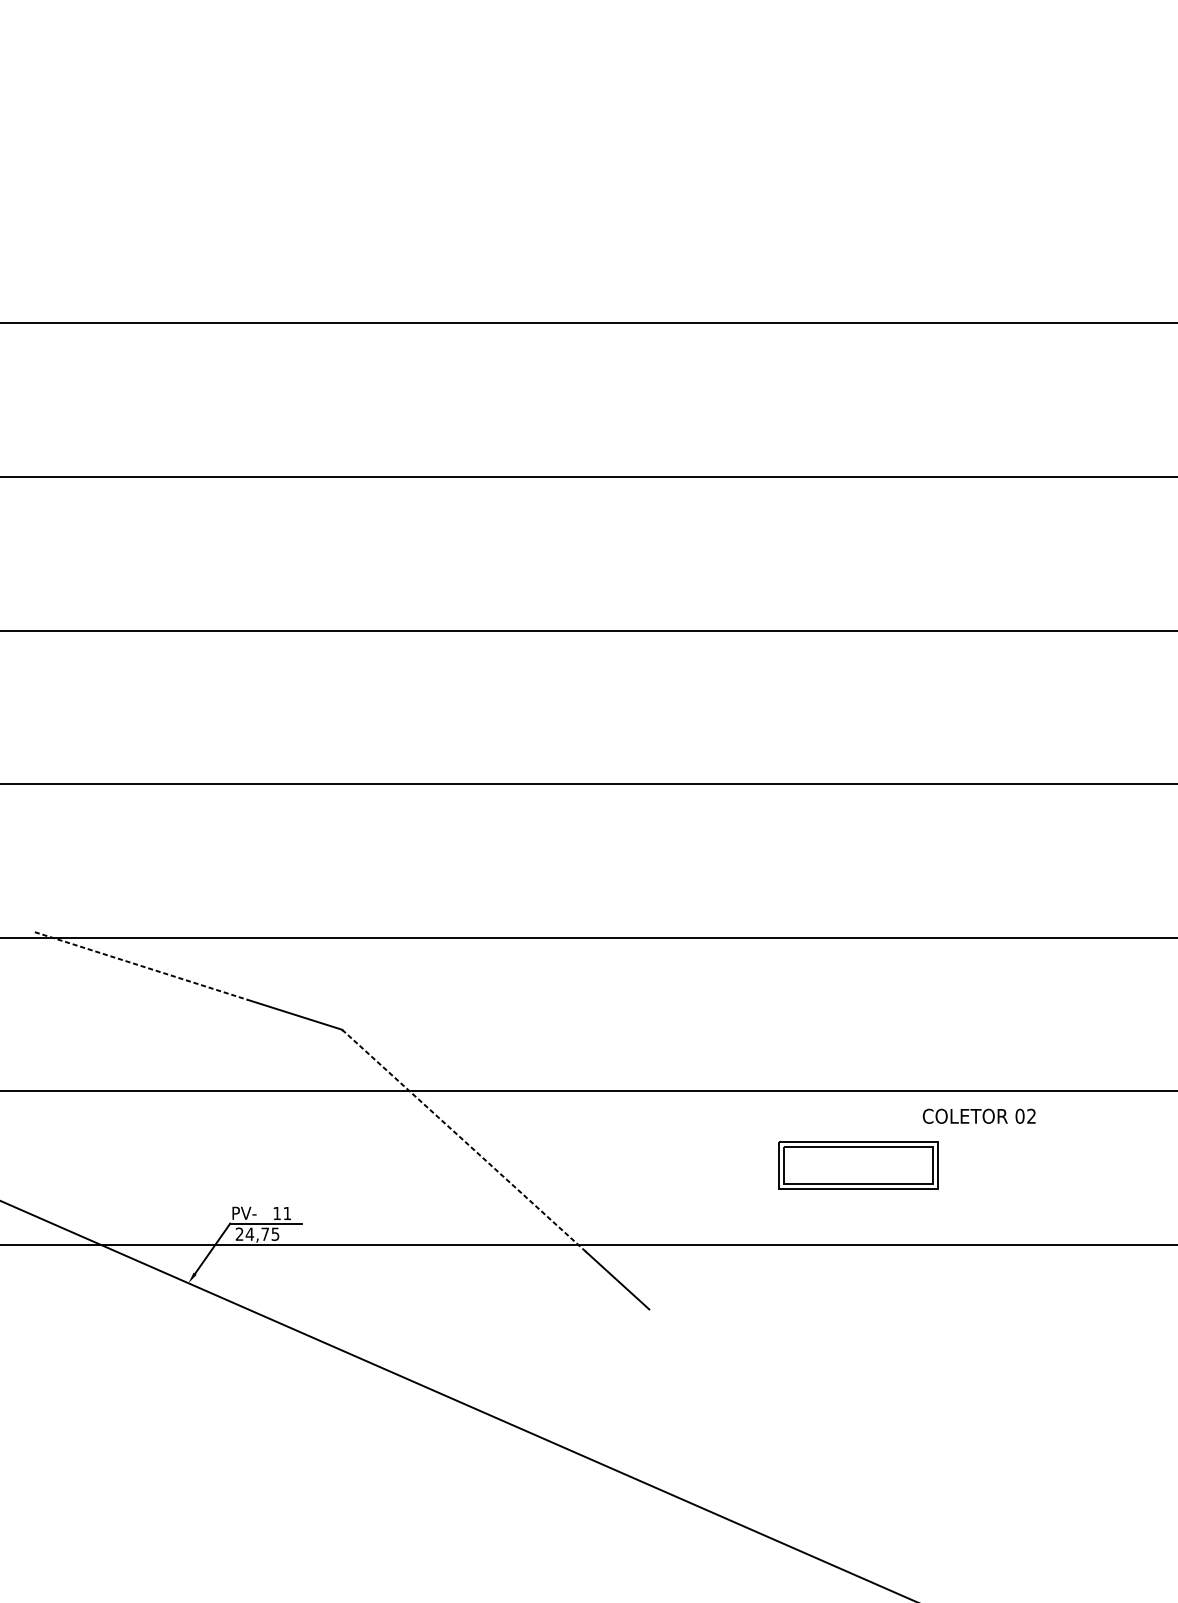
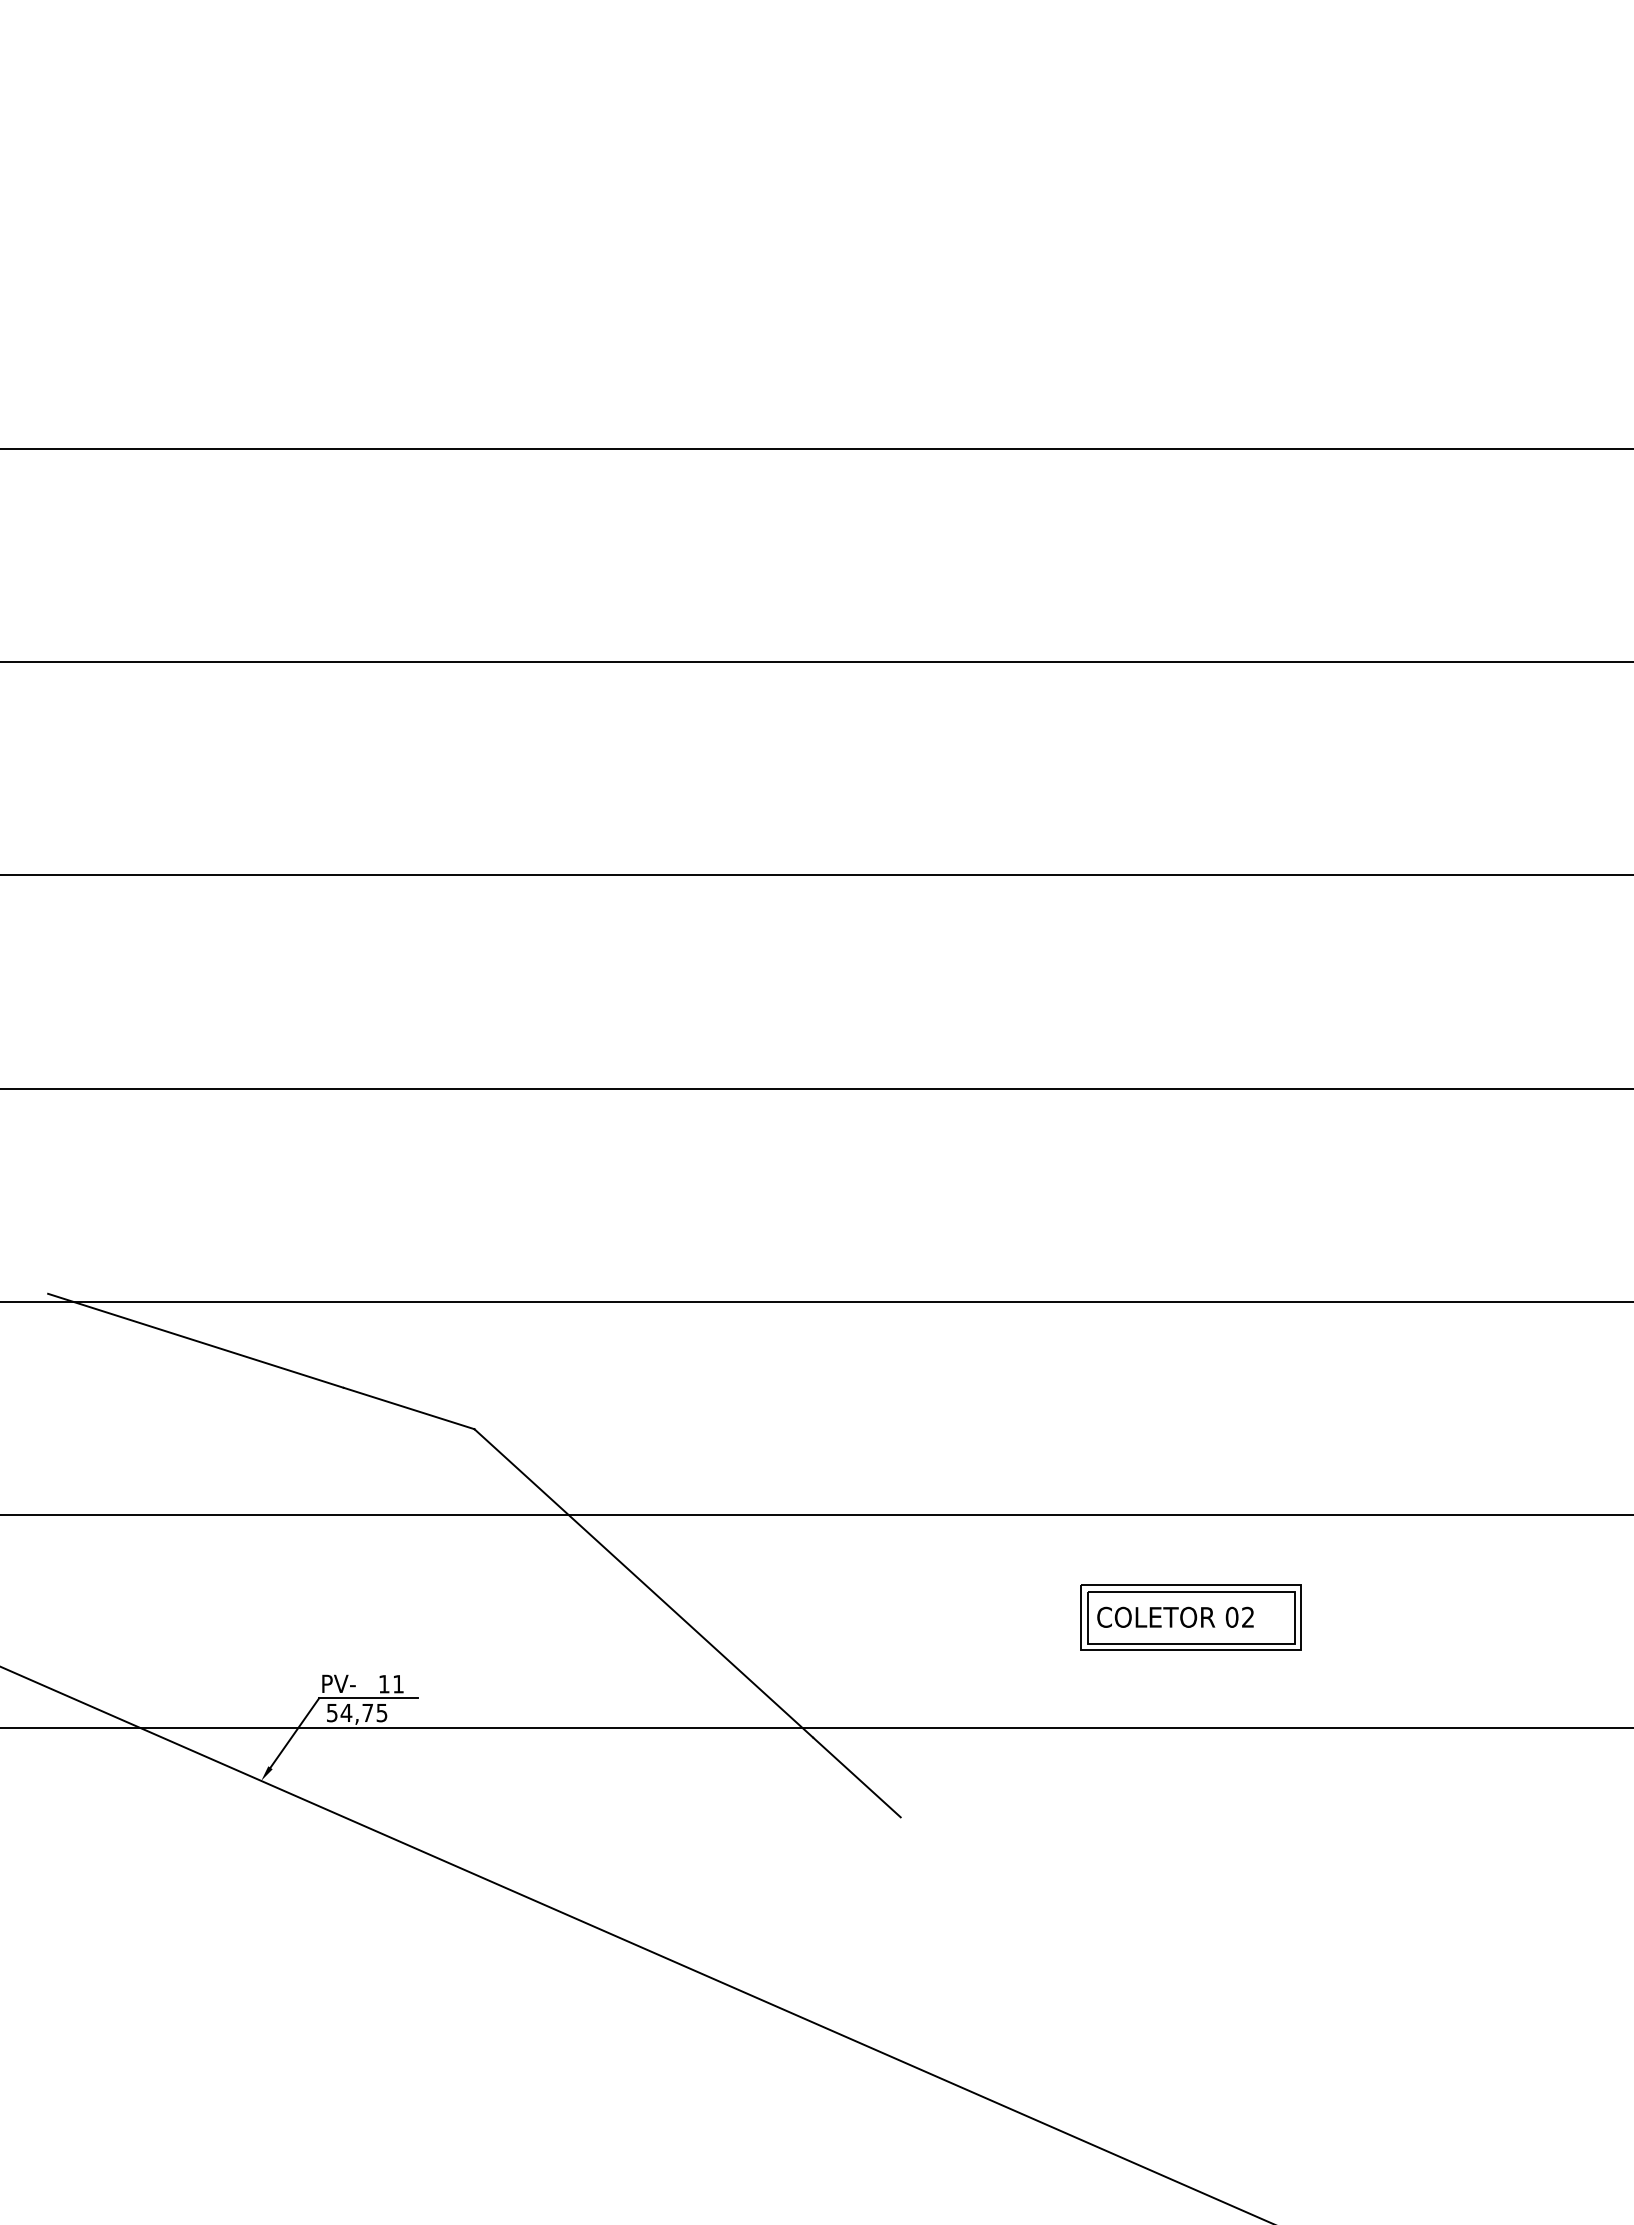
line: (141, 965) -> (196, 1340), dashed -> solid
text: (979, 1115) -> (1175, 1616), moved
line: (464, 1140) -> (644, 1583), dashed -> solid
text: (239, 1233) -> (331, 1712), 24,75 -> 54,75

